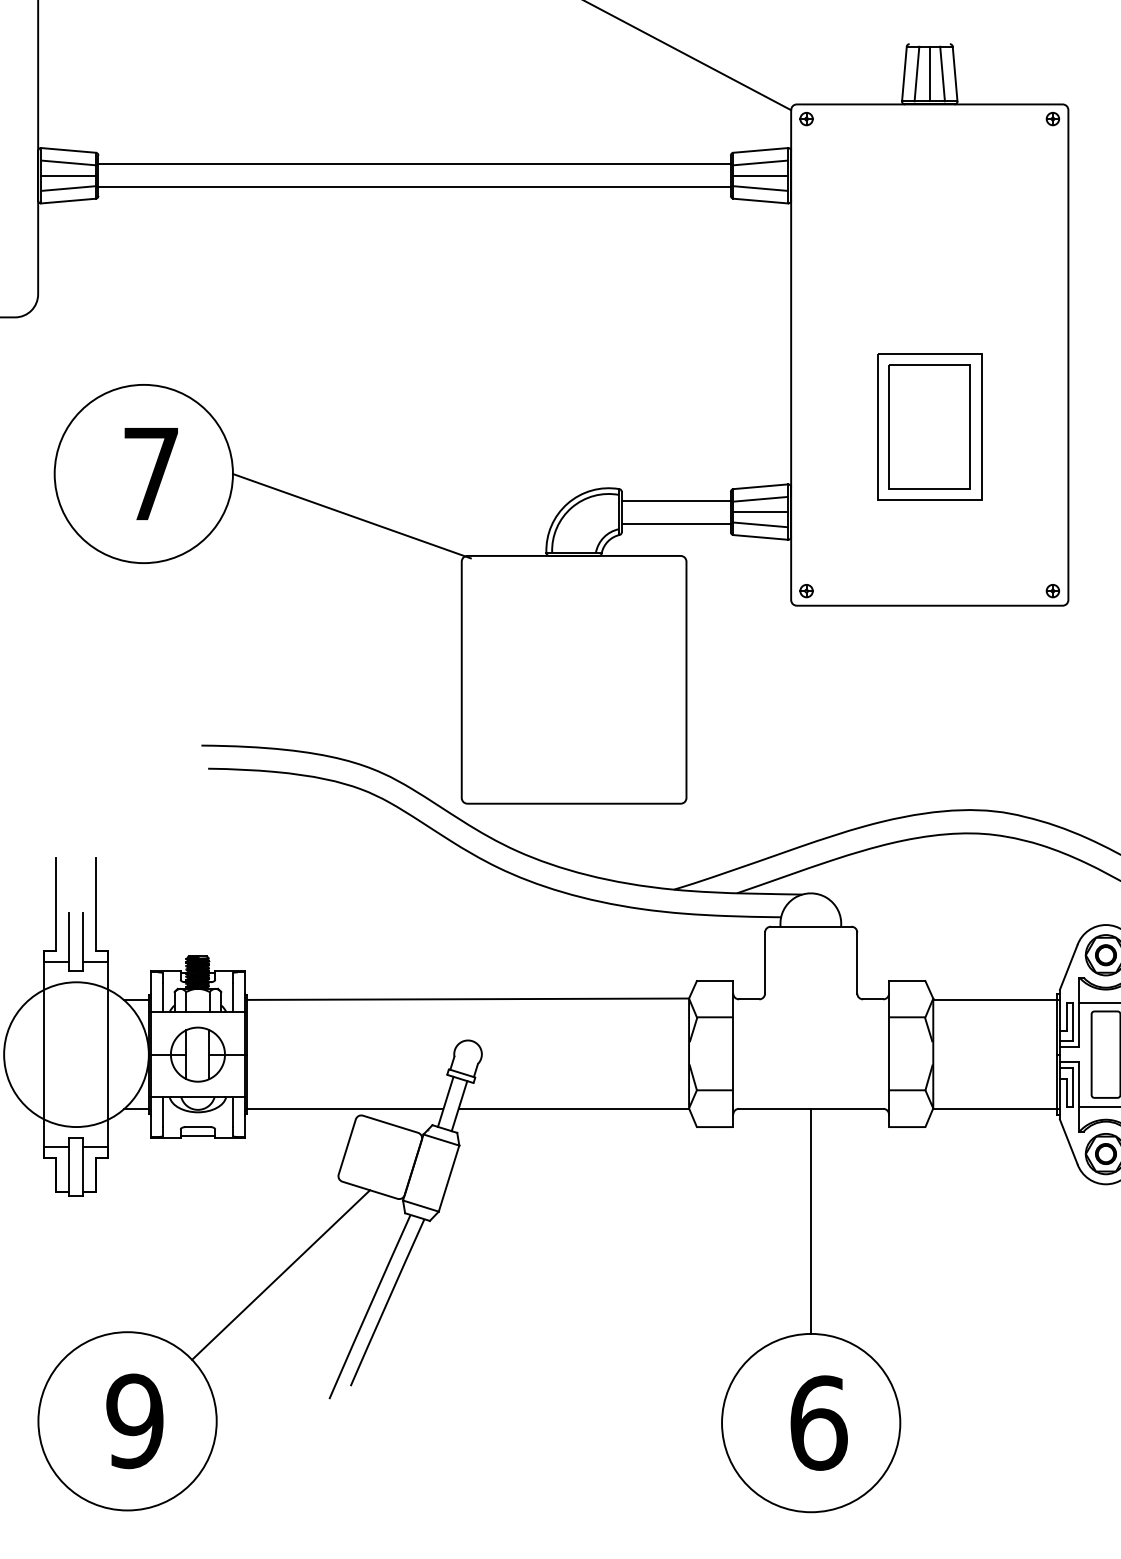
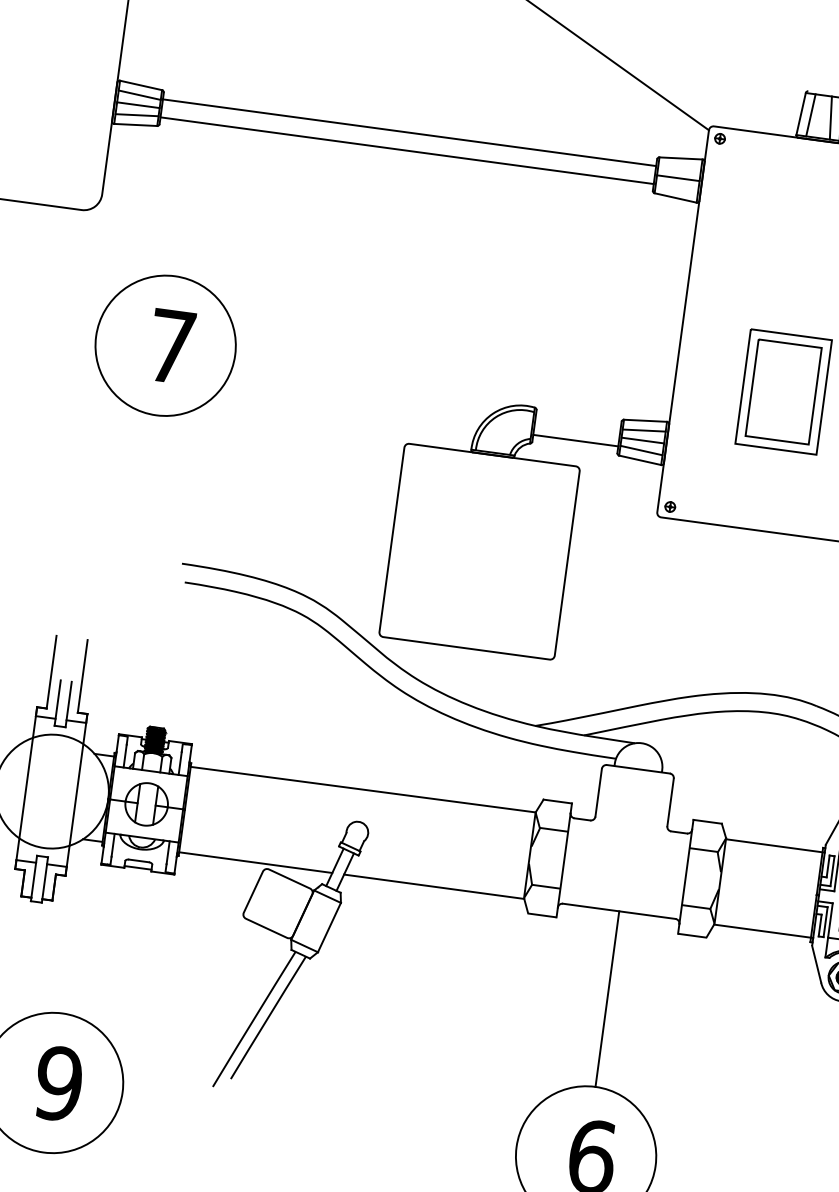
line: (929, 73) -> (820, 116), removed
line: (760, 162) -> (679, 167), removed
line: (760, 188) -> (676, 188), removed
line: (675, 500) -> (577, 422), removed
line: (351, 516) -> (323, 400), removed
line: (281, 1274) -> (188, 984), removed

